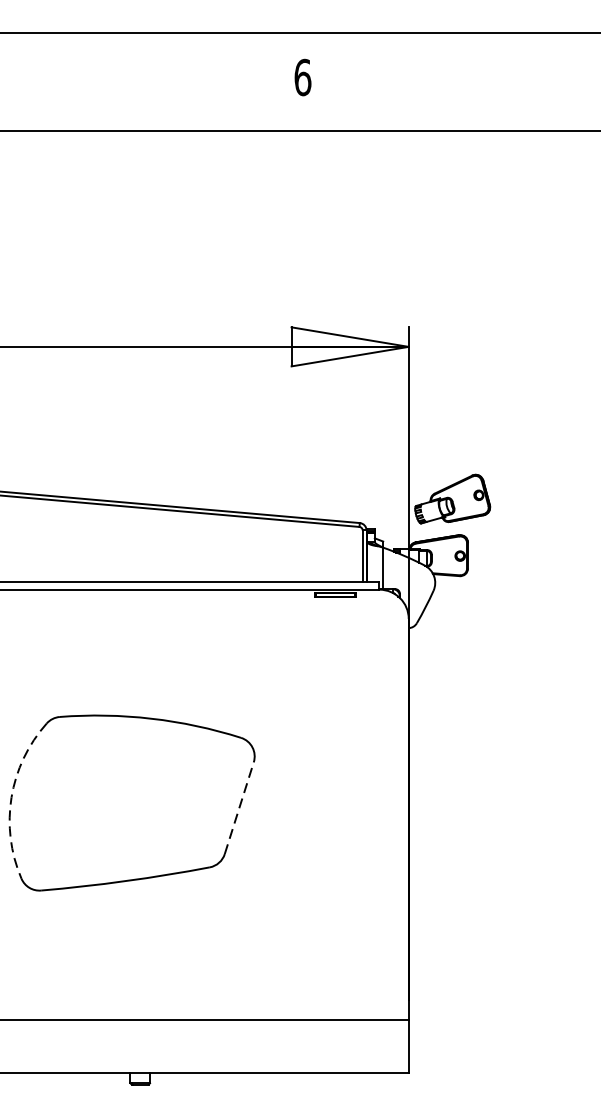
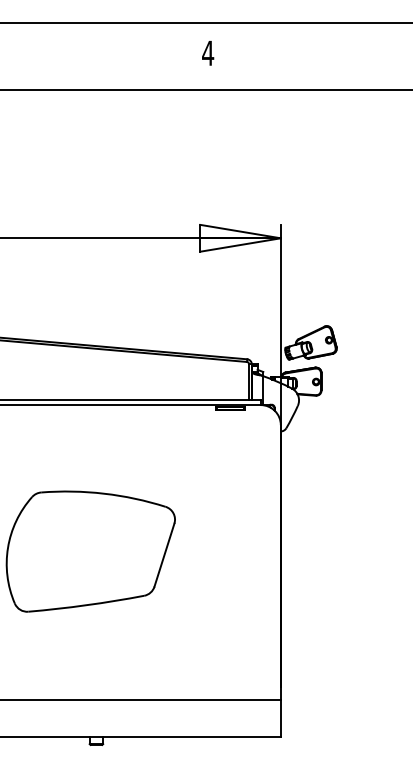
text: (303, 77) -> (208, 53), 6 -> 4
arc: (12, 797) -> (8, 547), dashed -> solid
line: (239, 807) -> (164, 554), dashed -> solid

